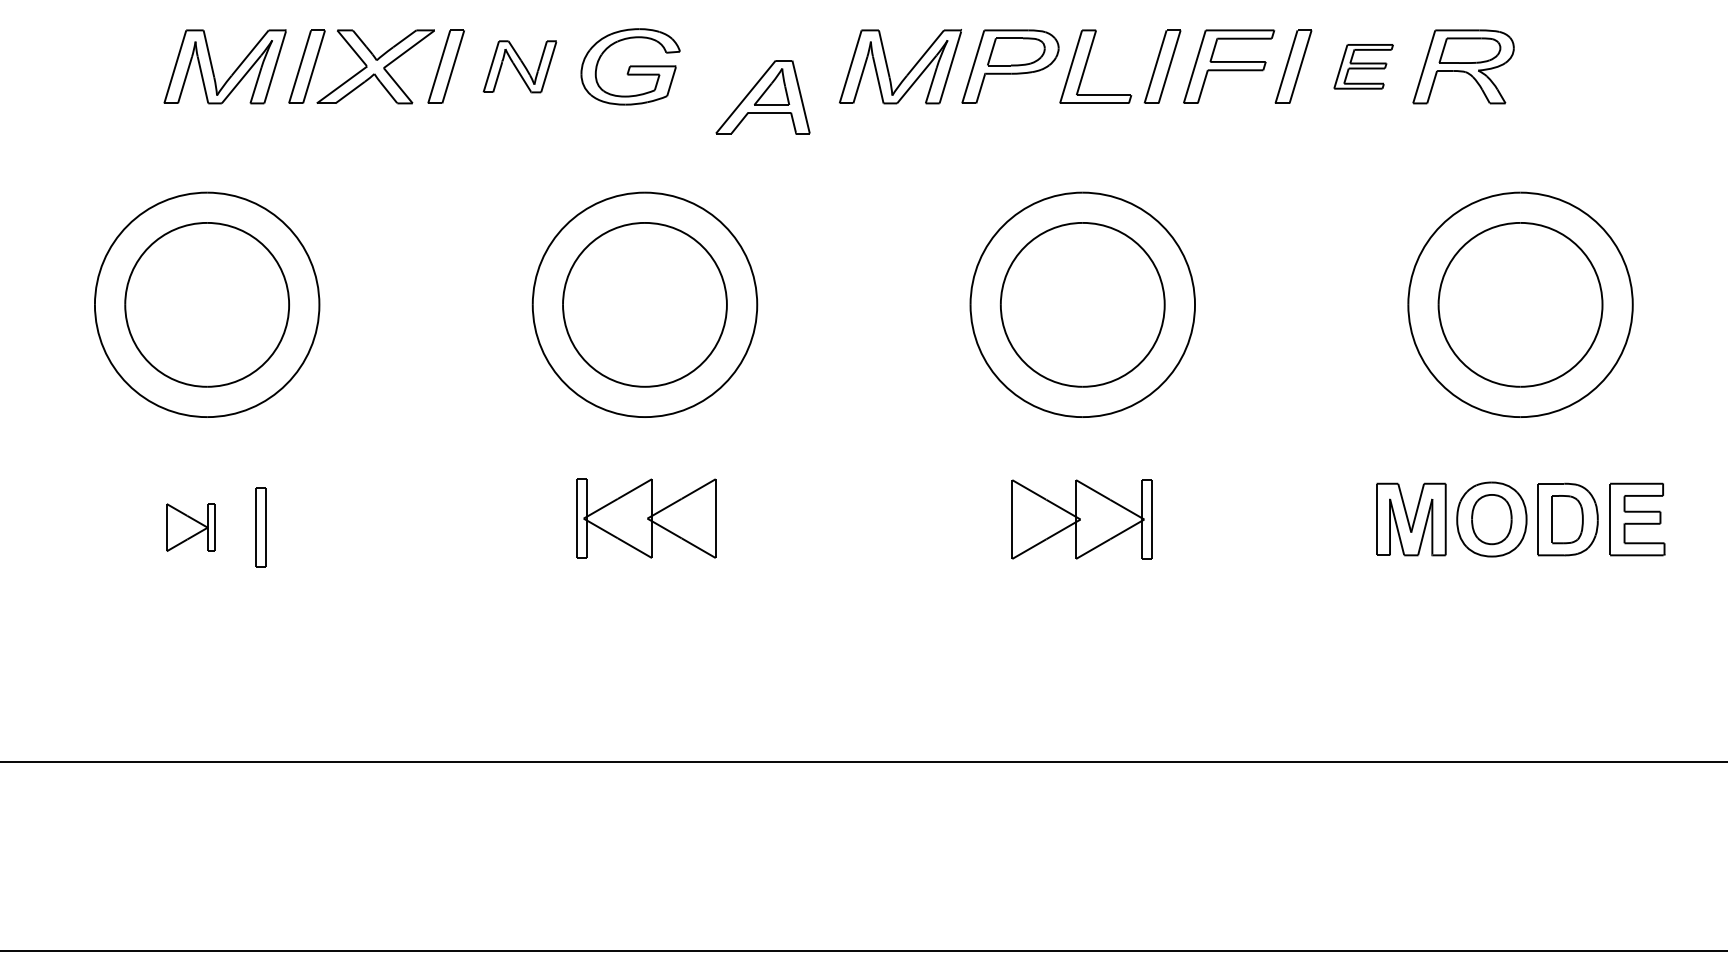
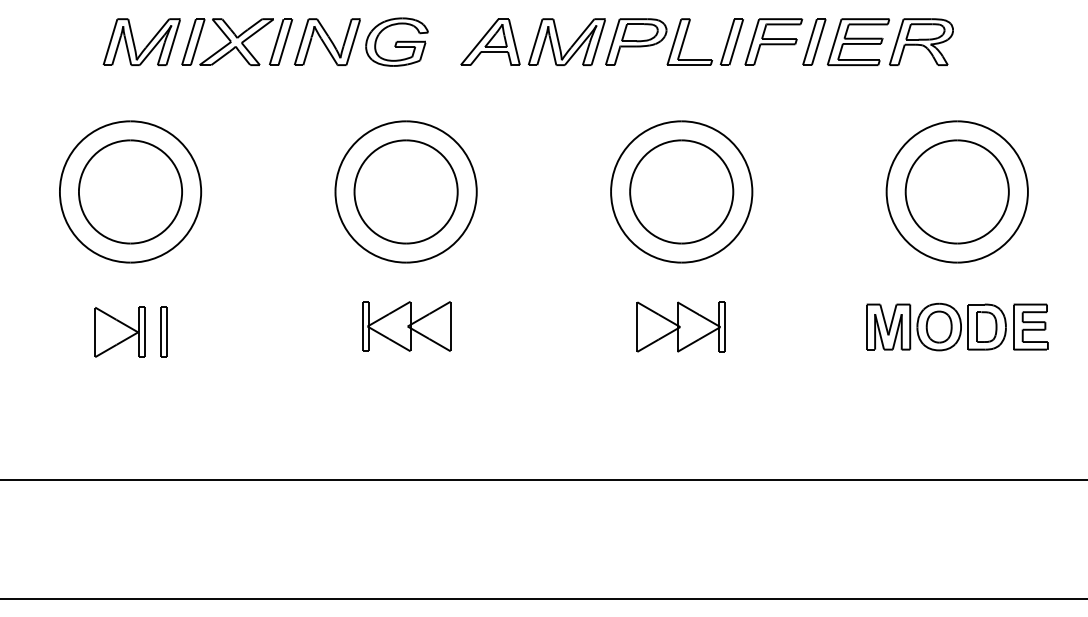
part: (520, 65) -> (327, 41), size x1.43
part: (1363, 65) -> (858, 41), size x1.67
part: (763, 96) -> (490, 41), moved
part: (189, 526) -> (119, 331), size x1.67

